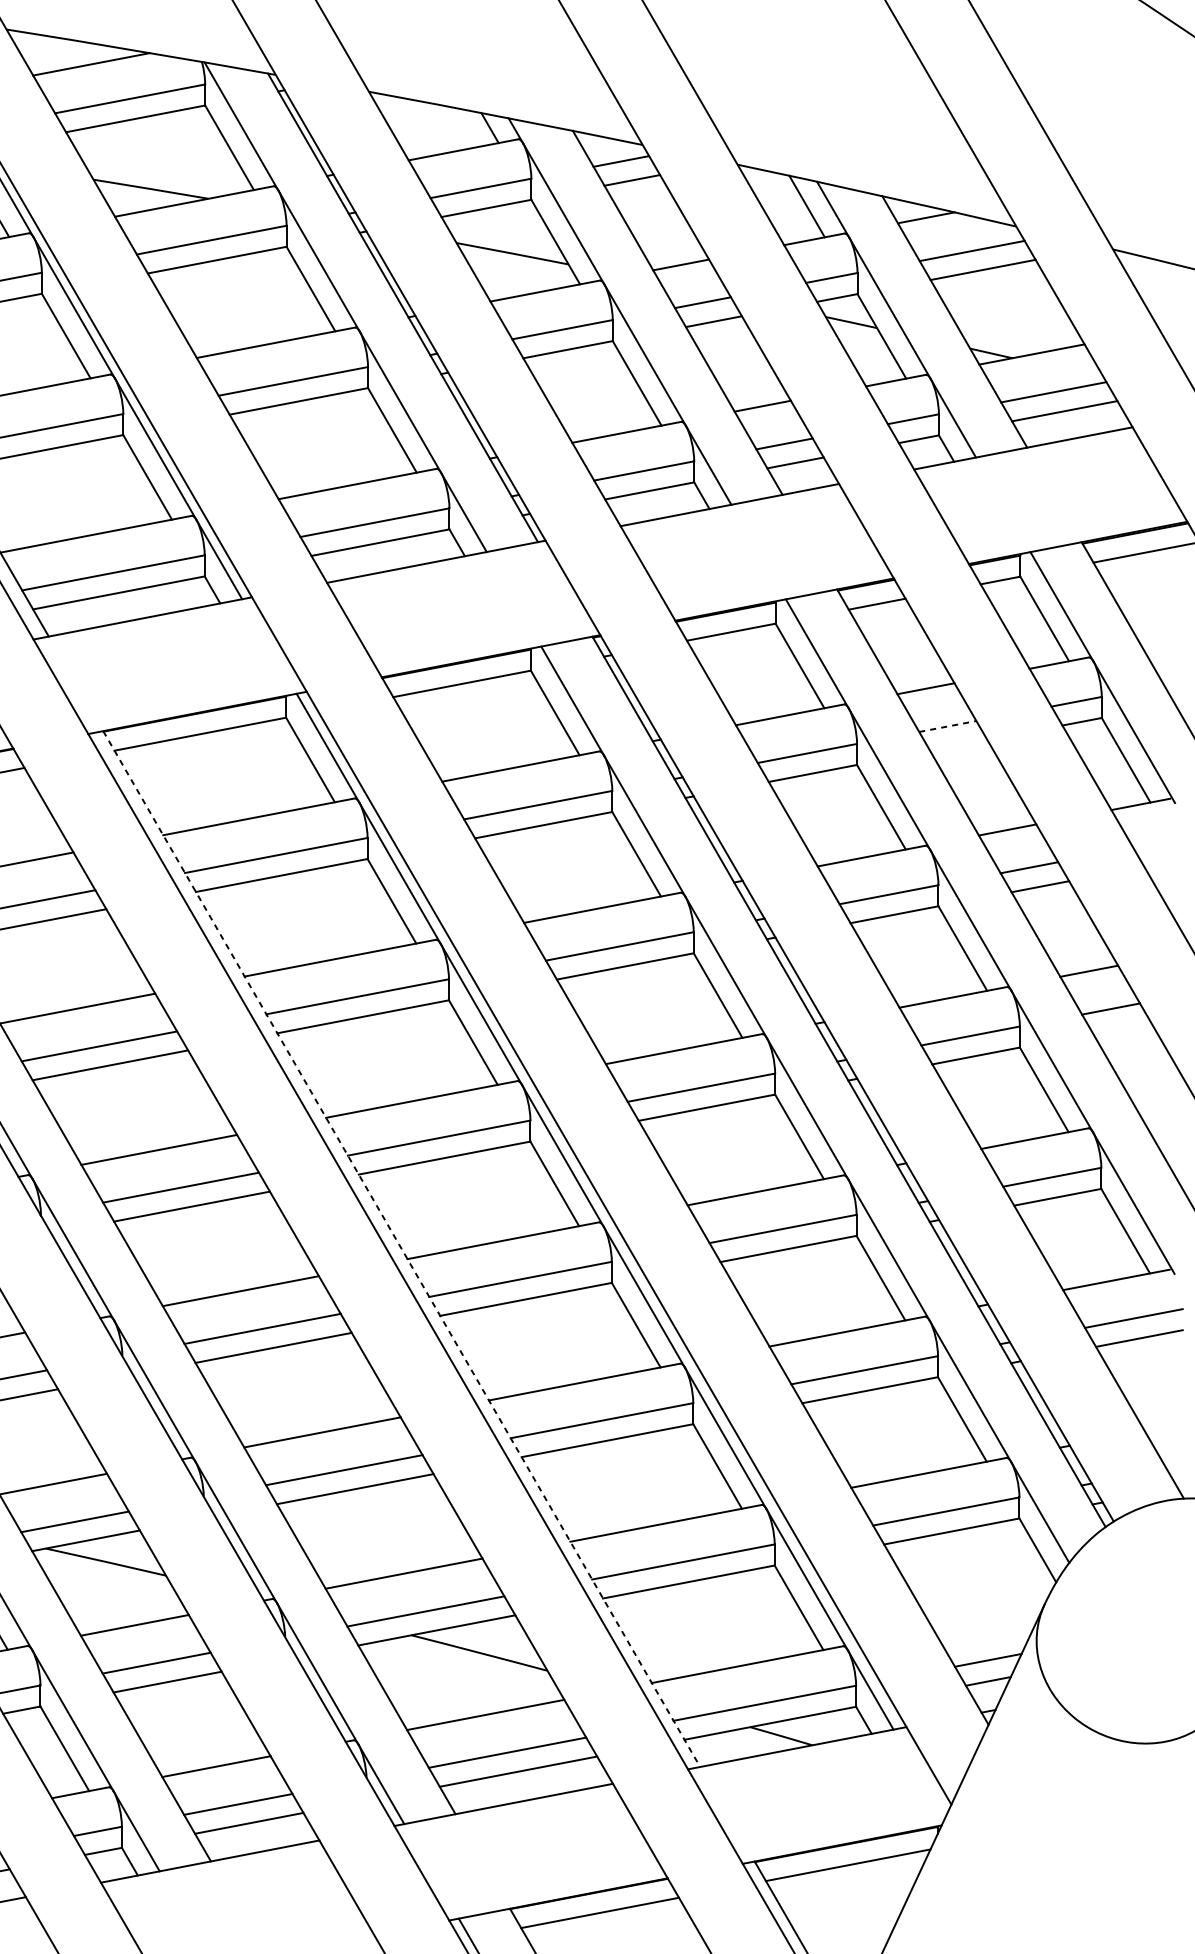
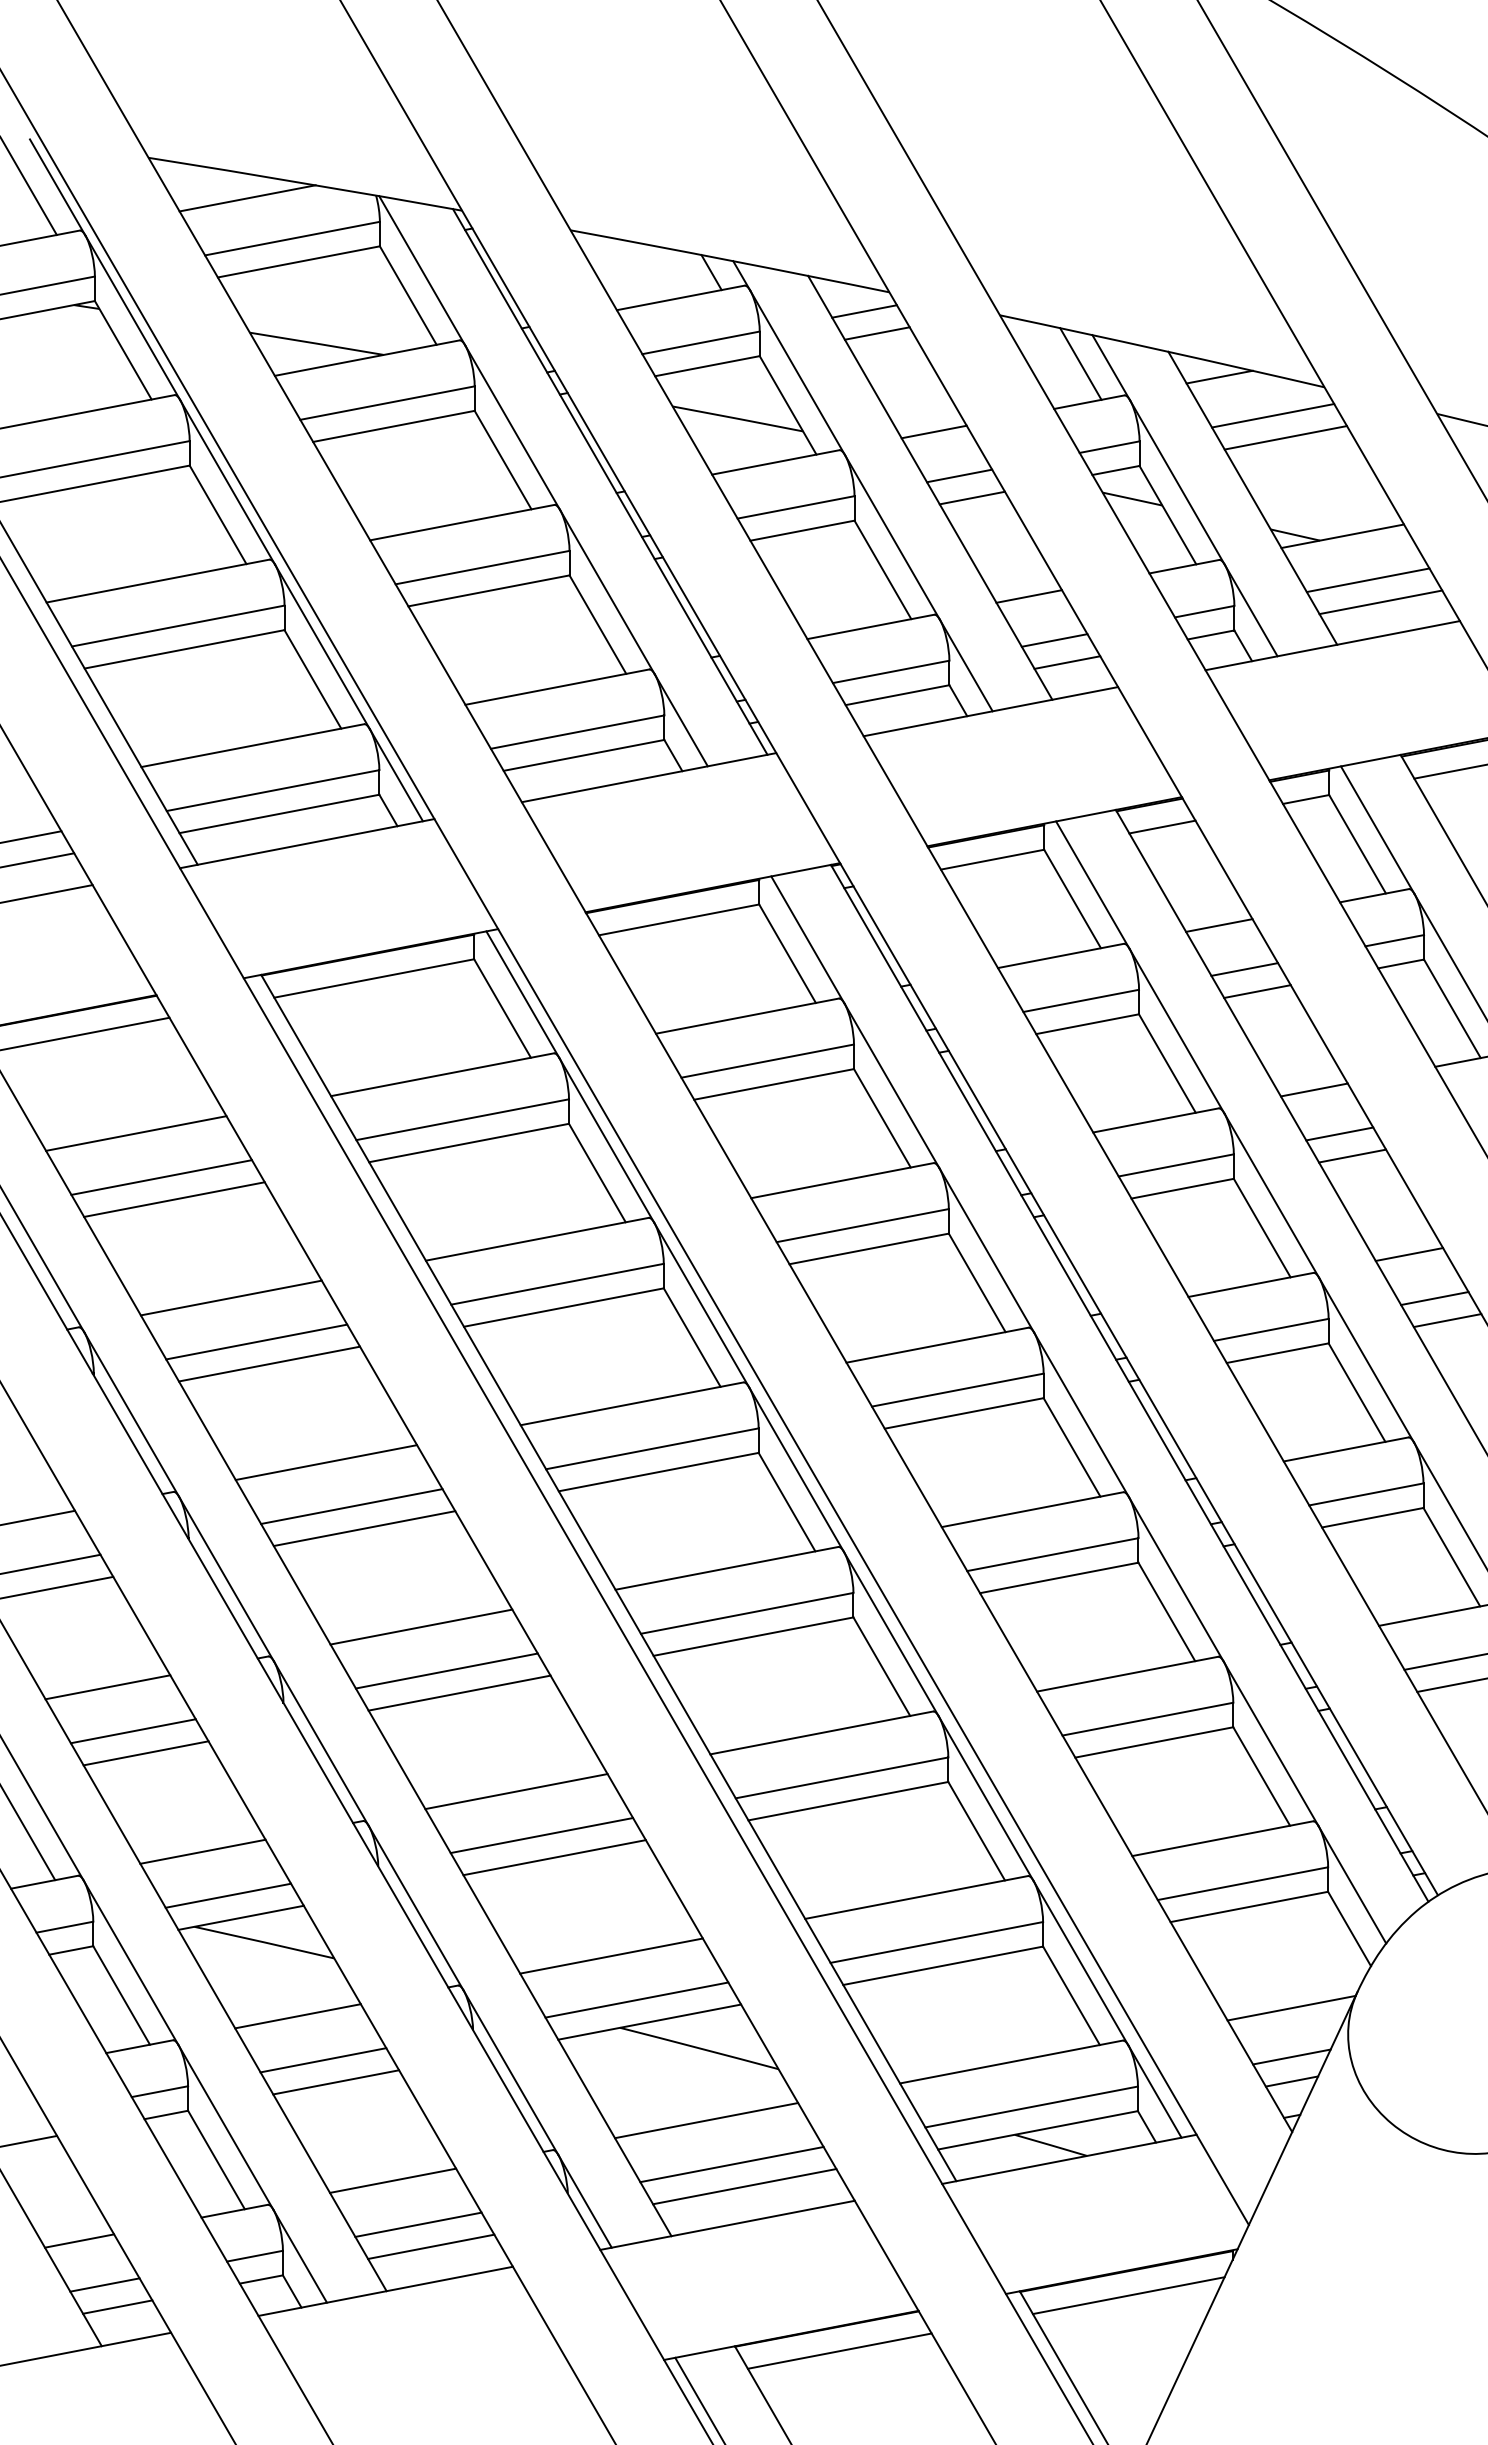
line: (947, 726) -> (1244, 969), dashed -> solid
line: (958, 745) -> (1257, 991), added
line: (1121, 1027) -> (1447, 1320), added
line: (402, 1249) -> (609, 1578), dashed -> solid
line: (987, 1617) -> (1291, 2007), added

